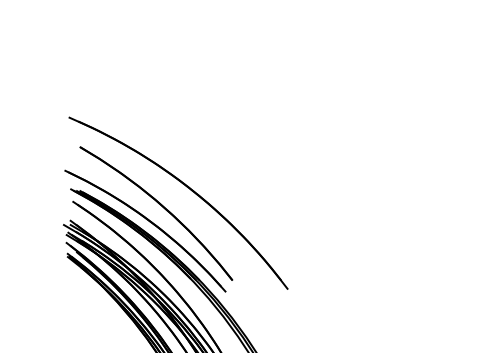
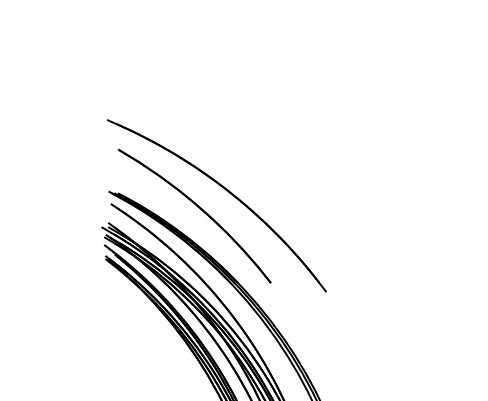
part: (151, 223) -> (189, 226), removed

